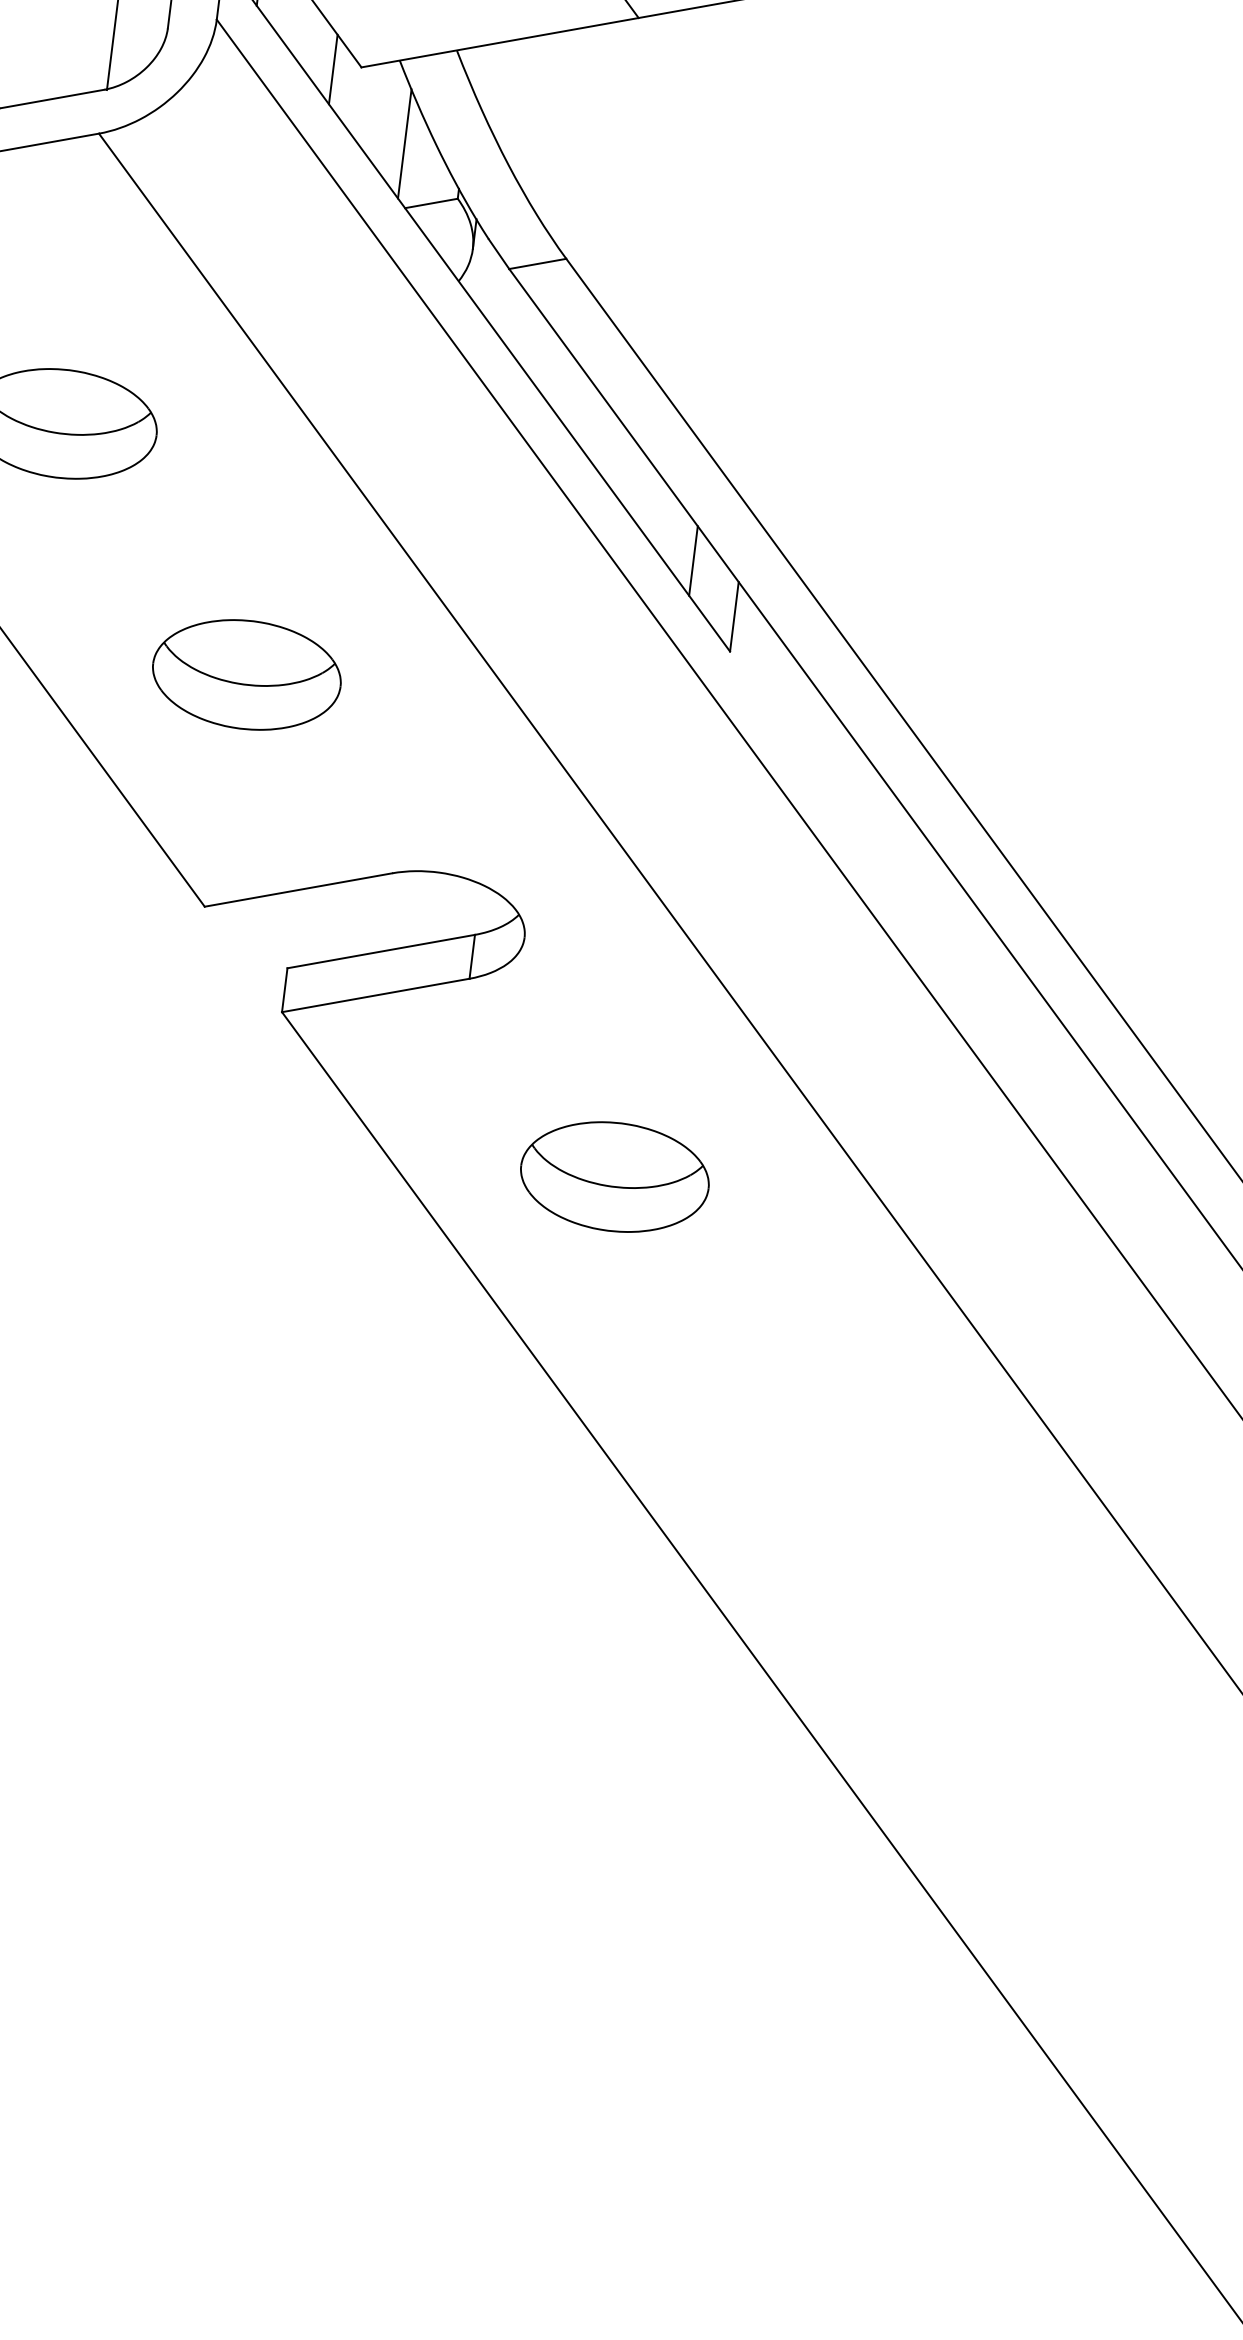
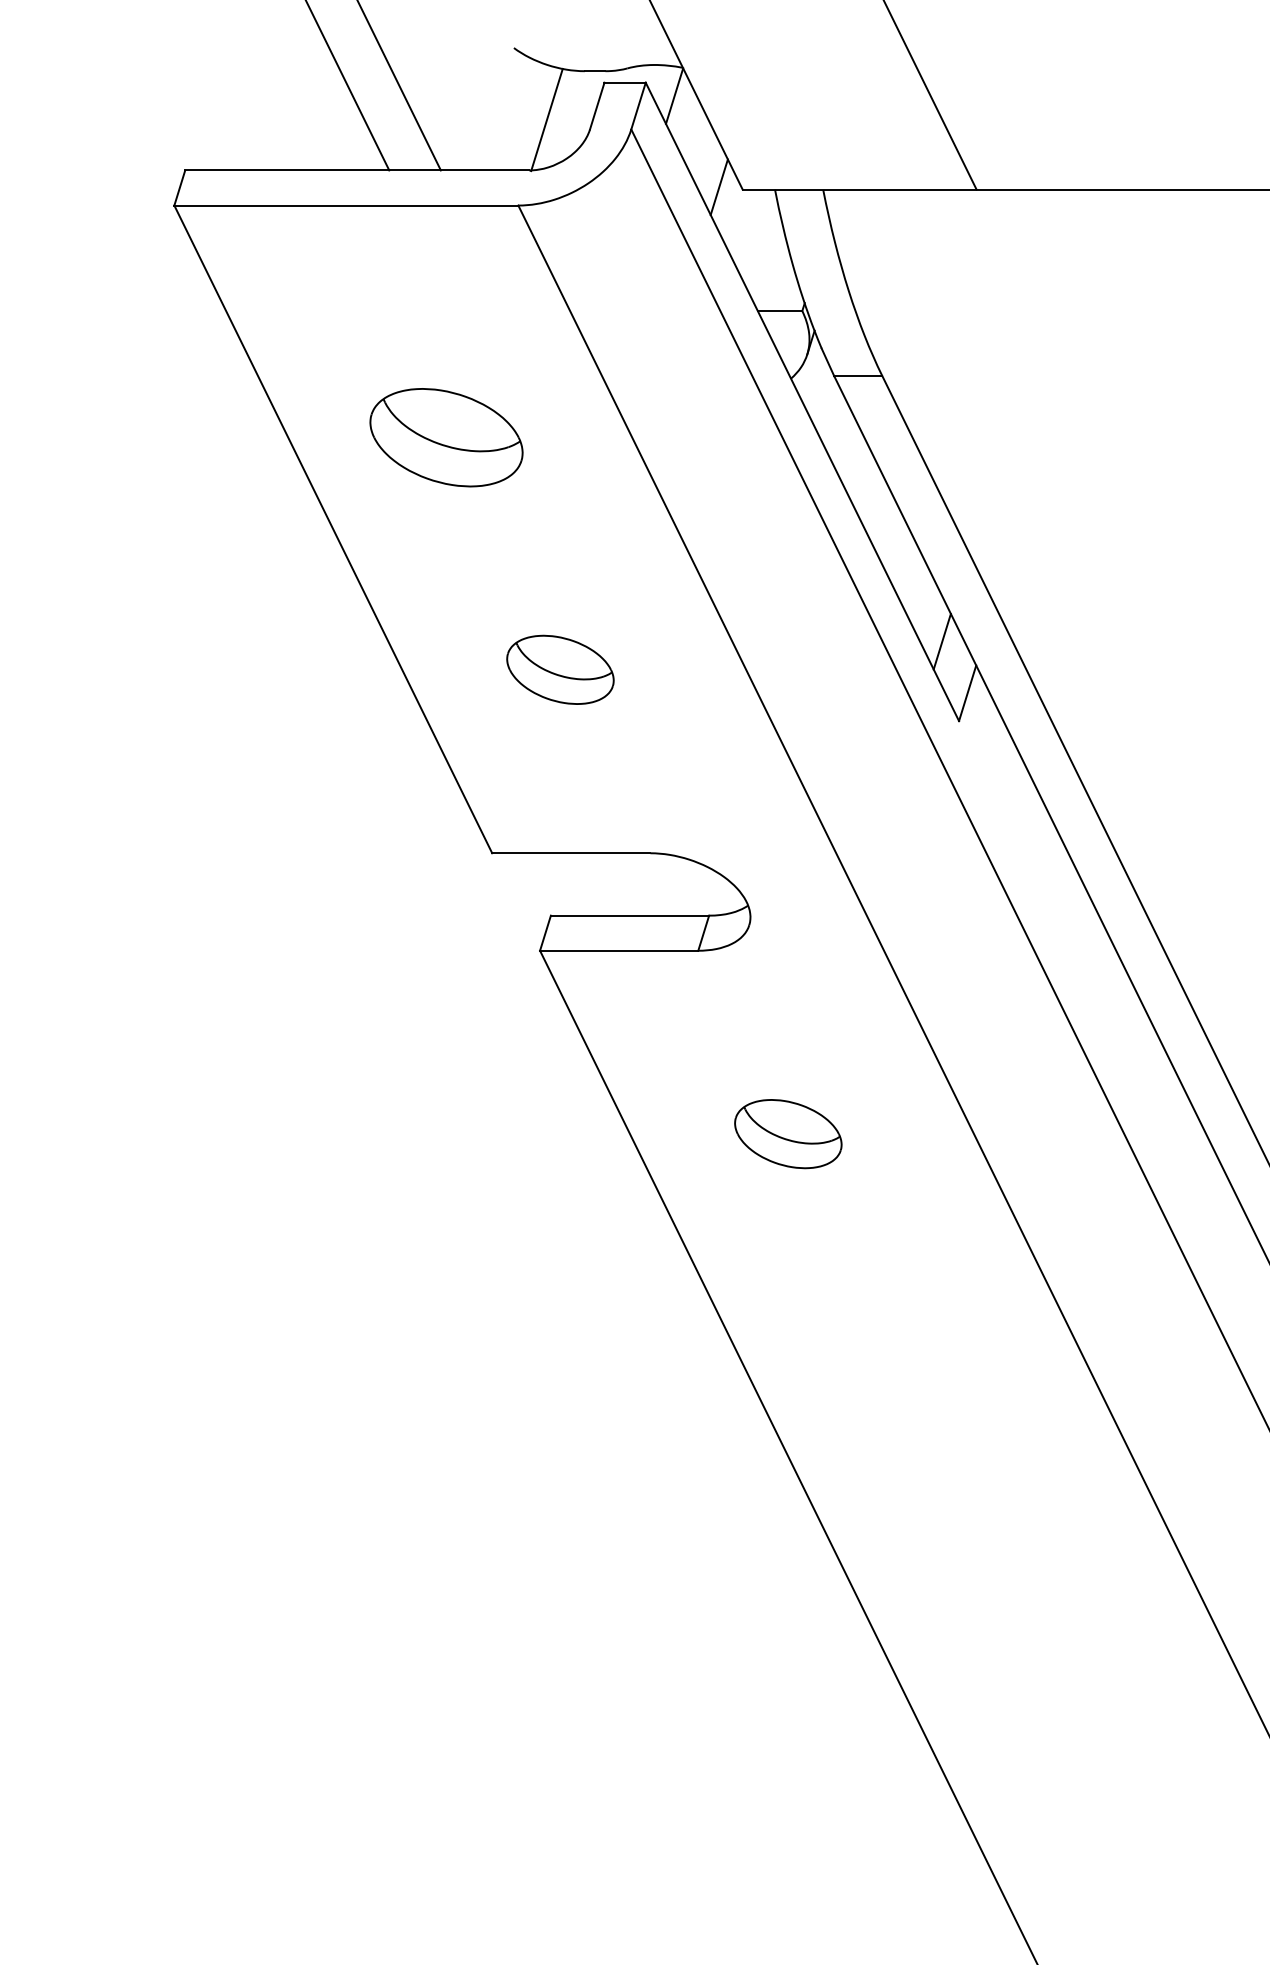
line: (404, 144) -> (766, 258), removed
part: (246, 674) -> (560, 669), size x0.7
part: (615, 1176) -> (788, 1133), size x0.7

